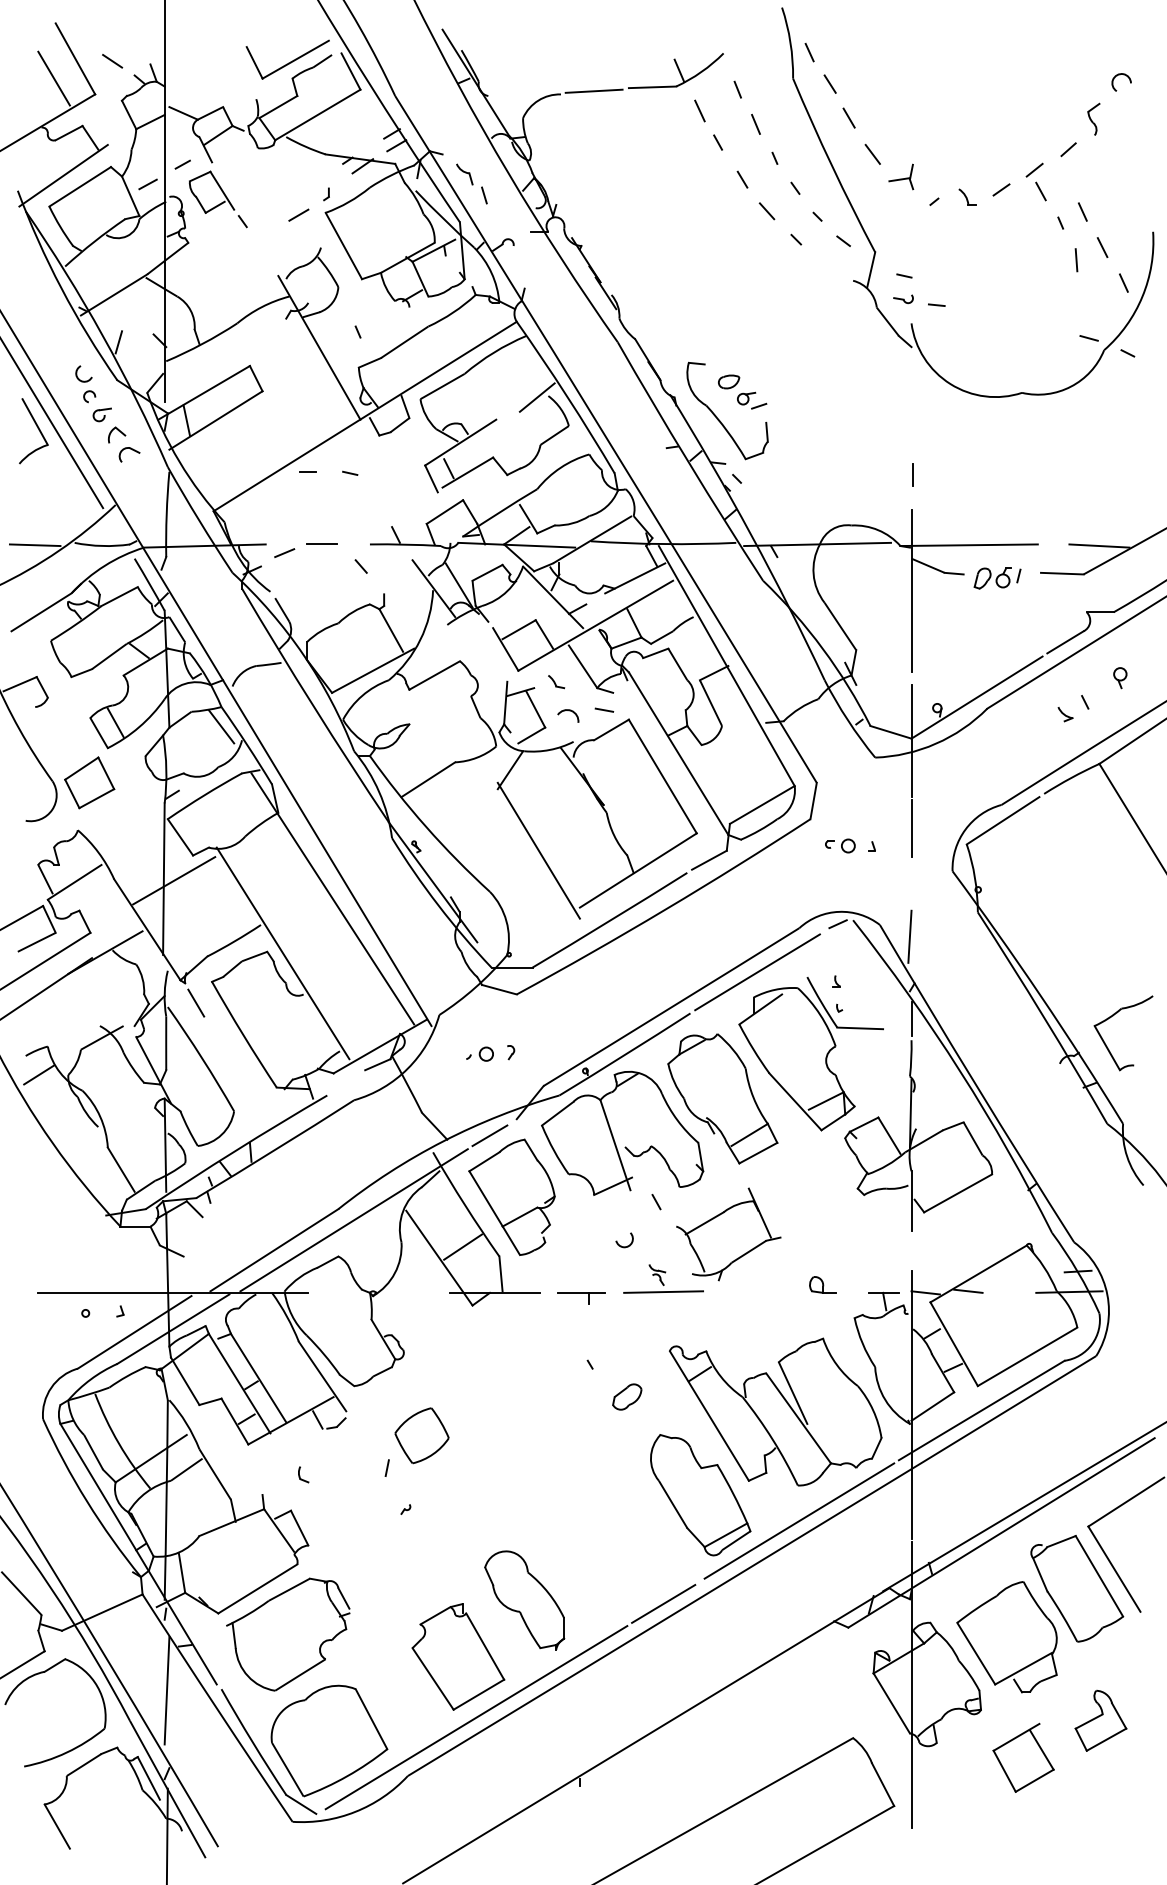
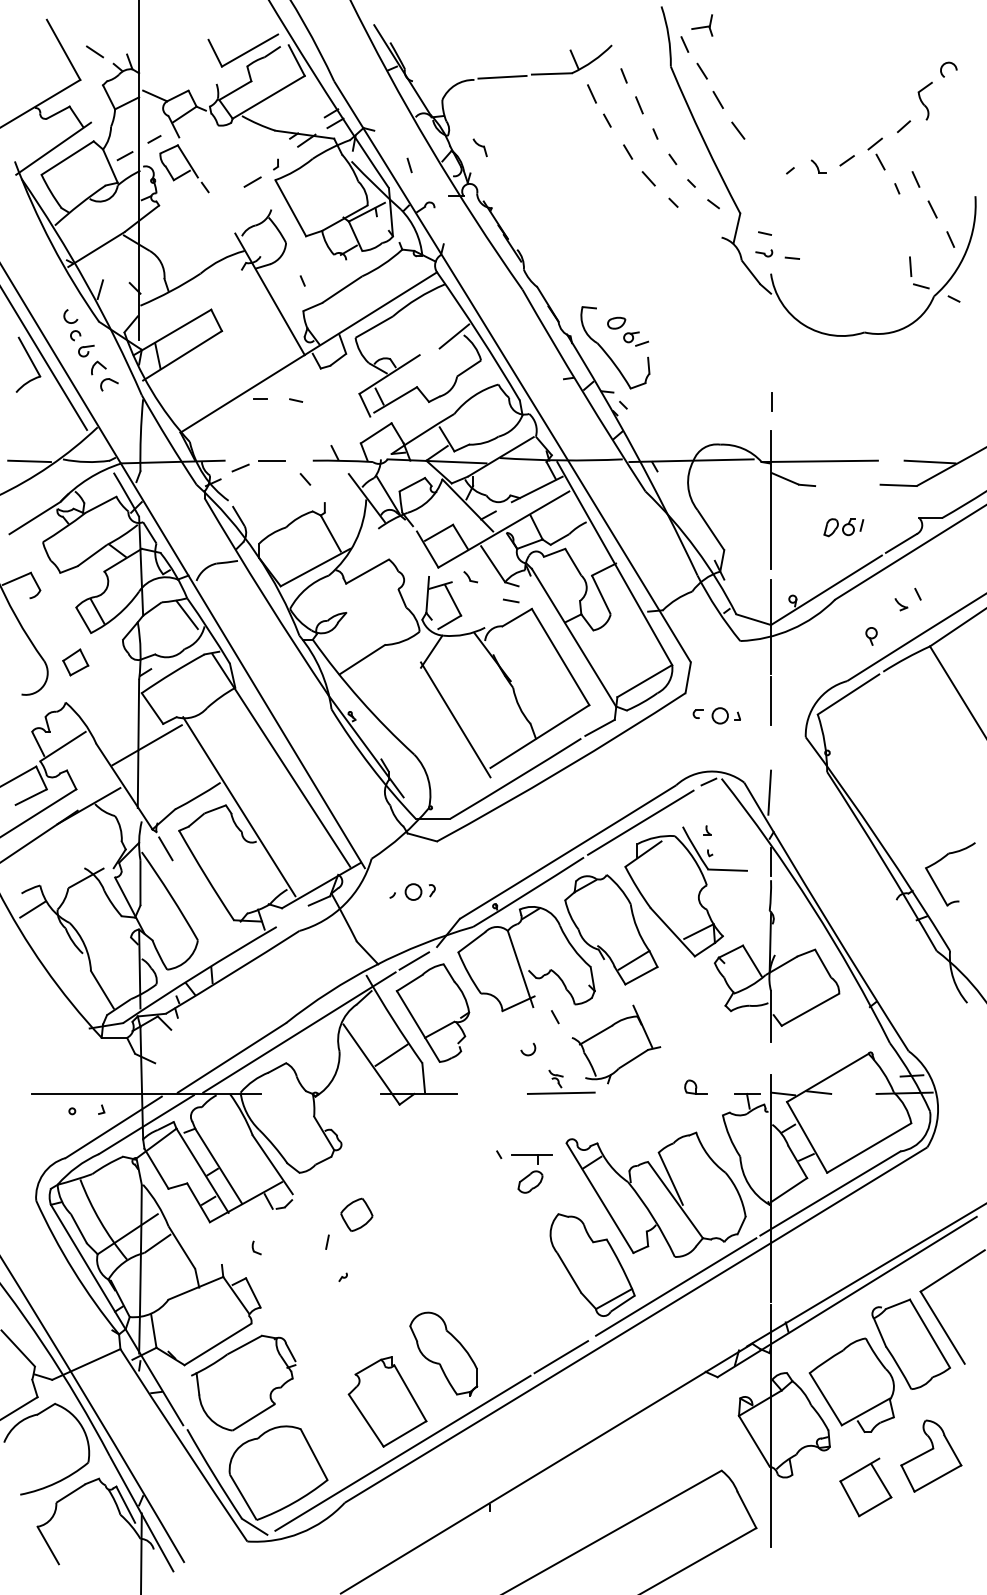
line: (53, 78) -> (45, 66), removed
part: (1093, 118) -> (925, 100), size x1.4
part: (464, 174) -> (479, 147), moved
part: (901, 176) -> (702, 25), moved
line: (1076, 260) -> (910, 266), moved
part: (997, 578) -> (843, 527), moved
part: (1120, 678) -> (871, 636), moved
arc: (568, 711) -> (480, 602), removed
part: (89, 782) -> (75, 662), size x0.6
part: (840, 845) -> (710, 715), size x1.4
part: (479, 1053) -> (405, 891), size x1.4
part: (581, 1298) -> (531, 1159), moved
part: (421, 1435) -> (356, 1214), size x0.7
line: (166, 1690) -> (140, 1430), removed
part: (1100, 1720) -> (930, 1455), size x1.4

